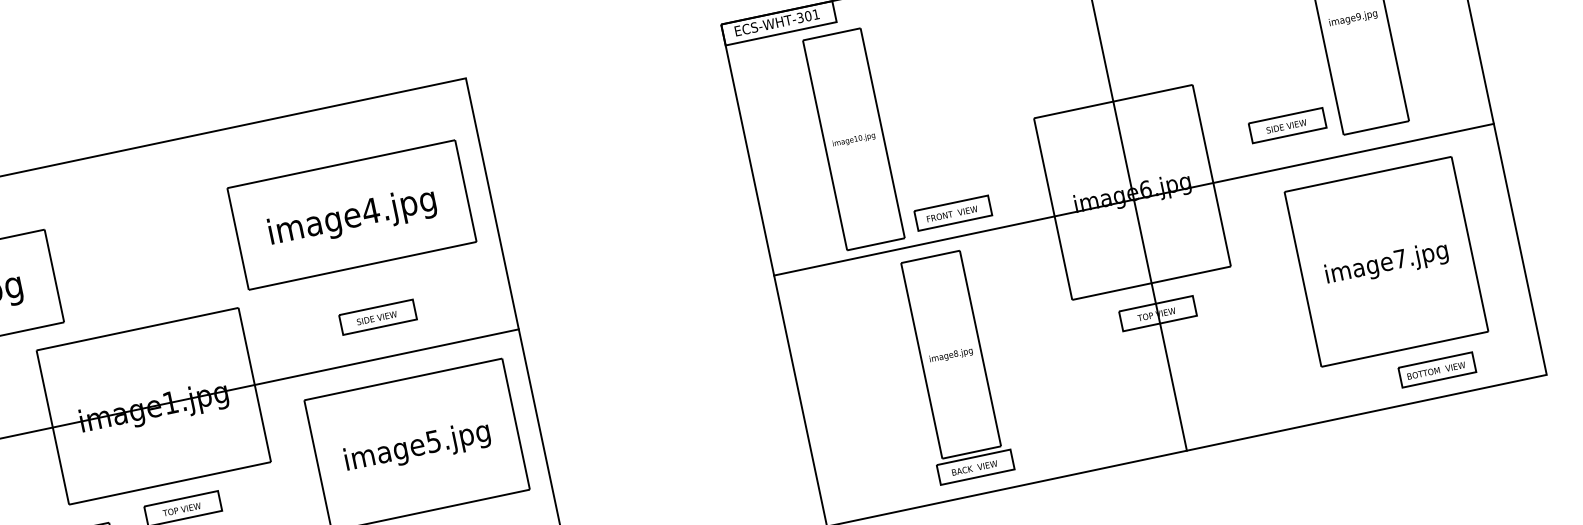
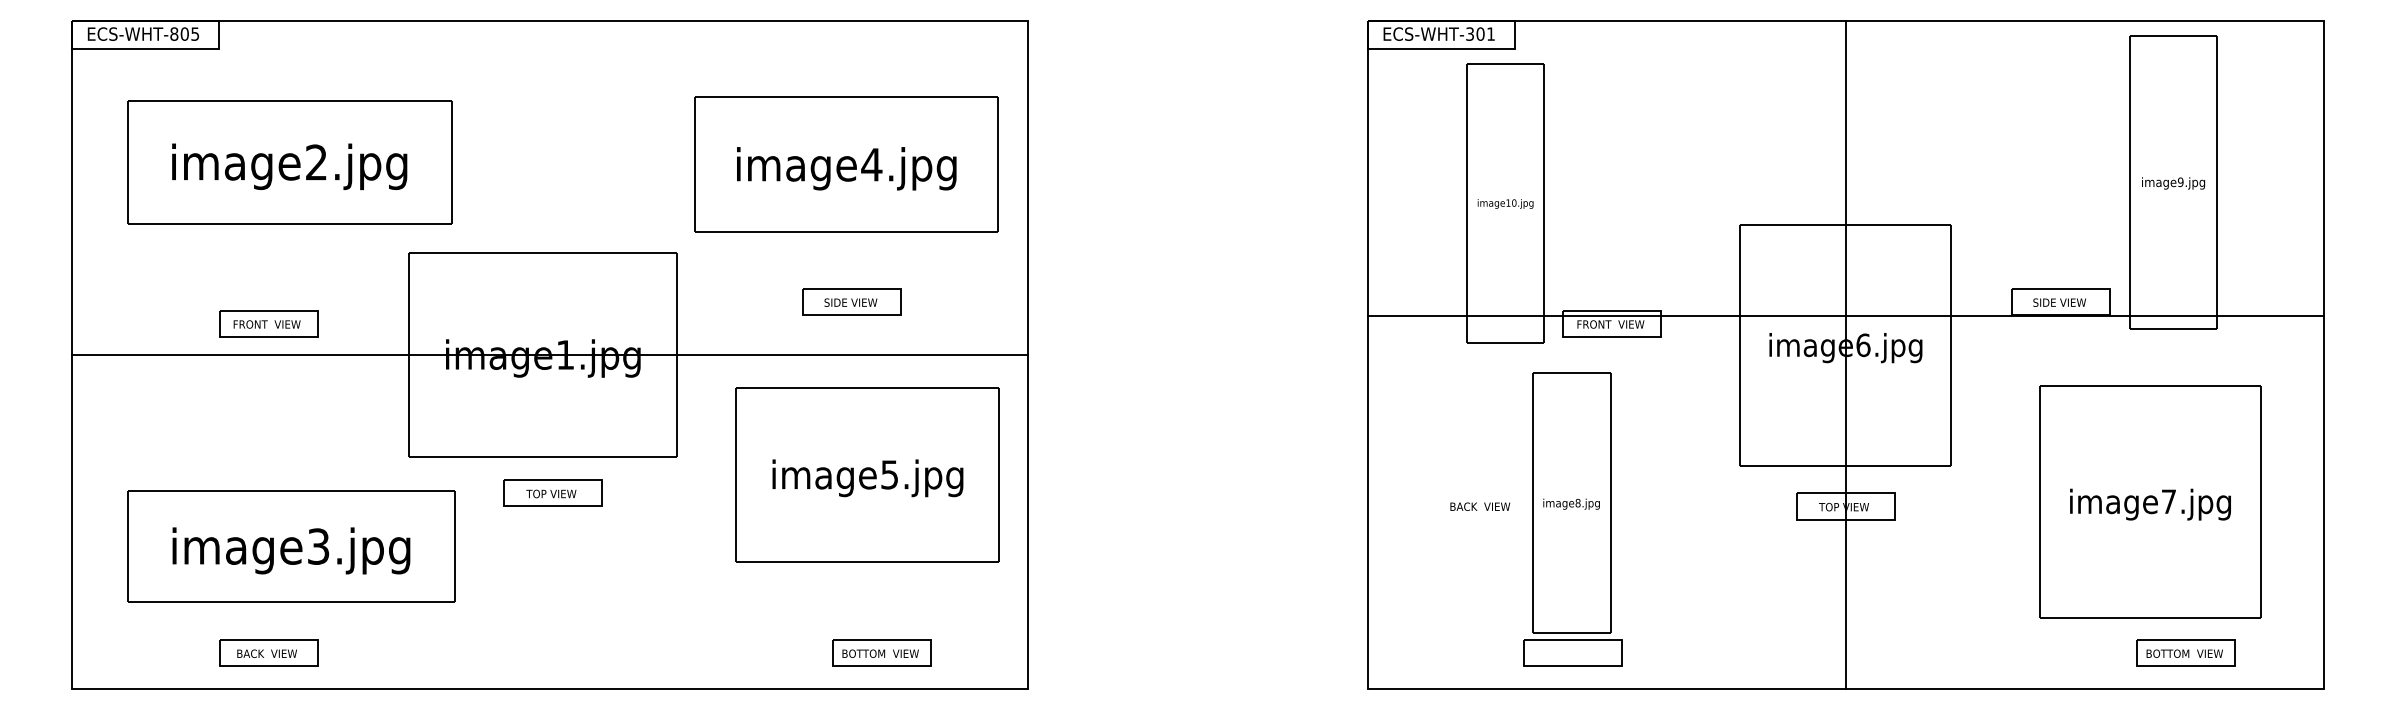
line: (1133, 200) -> (1845, 316), moved
text: (974, 467) -> (1480, 506), moved

